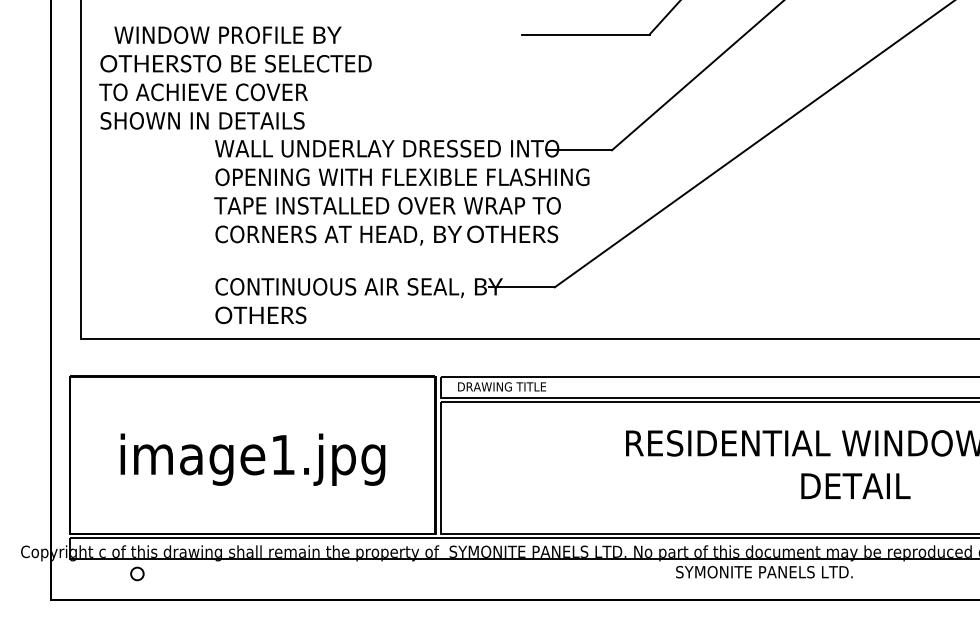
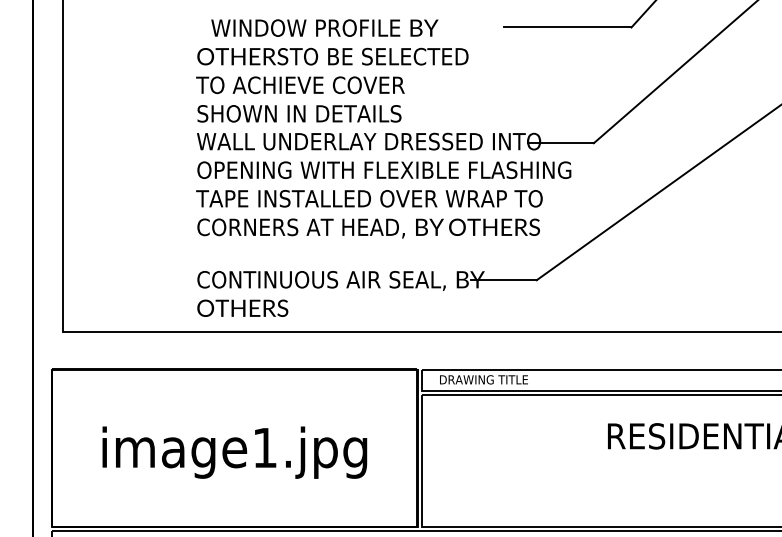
text: (235, 77) -> (332, 70), moved

